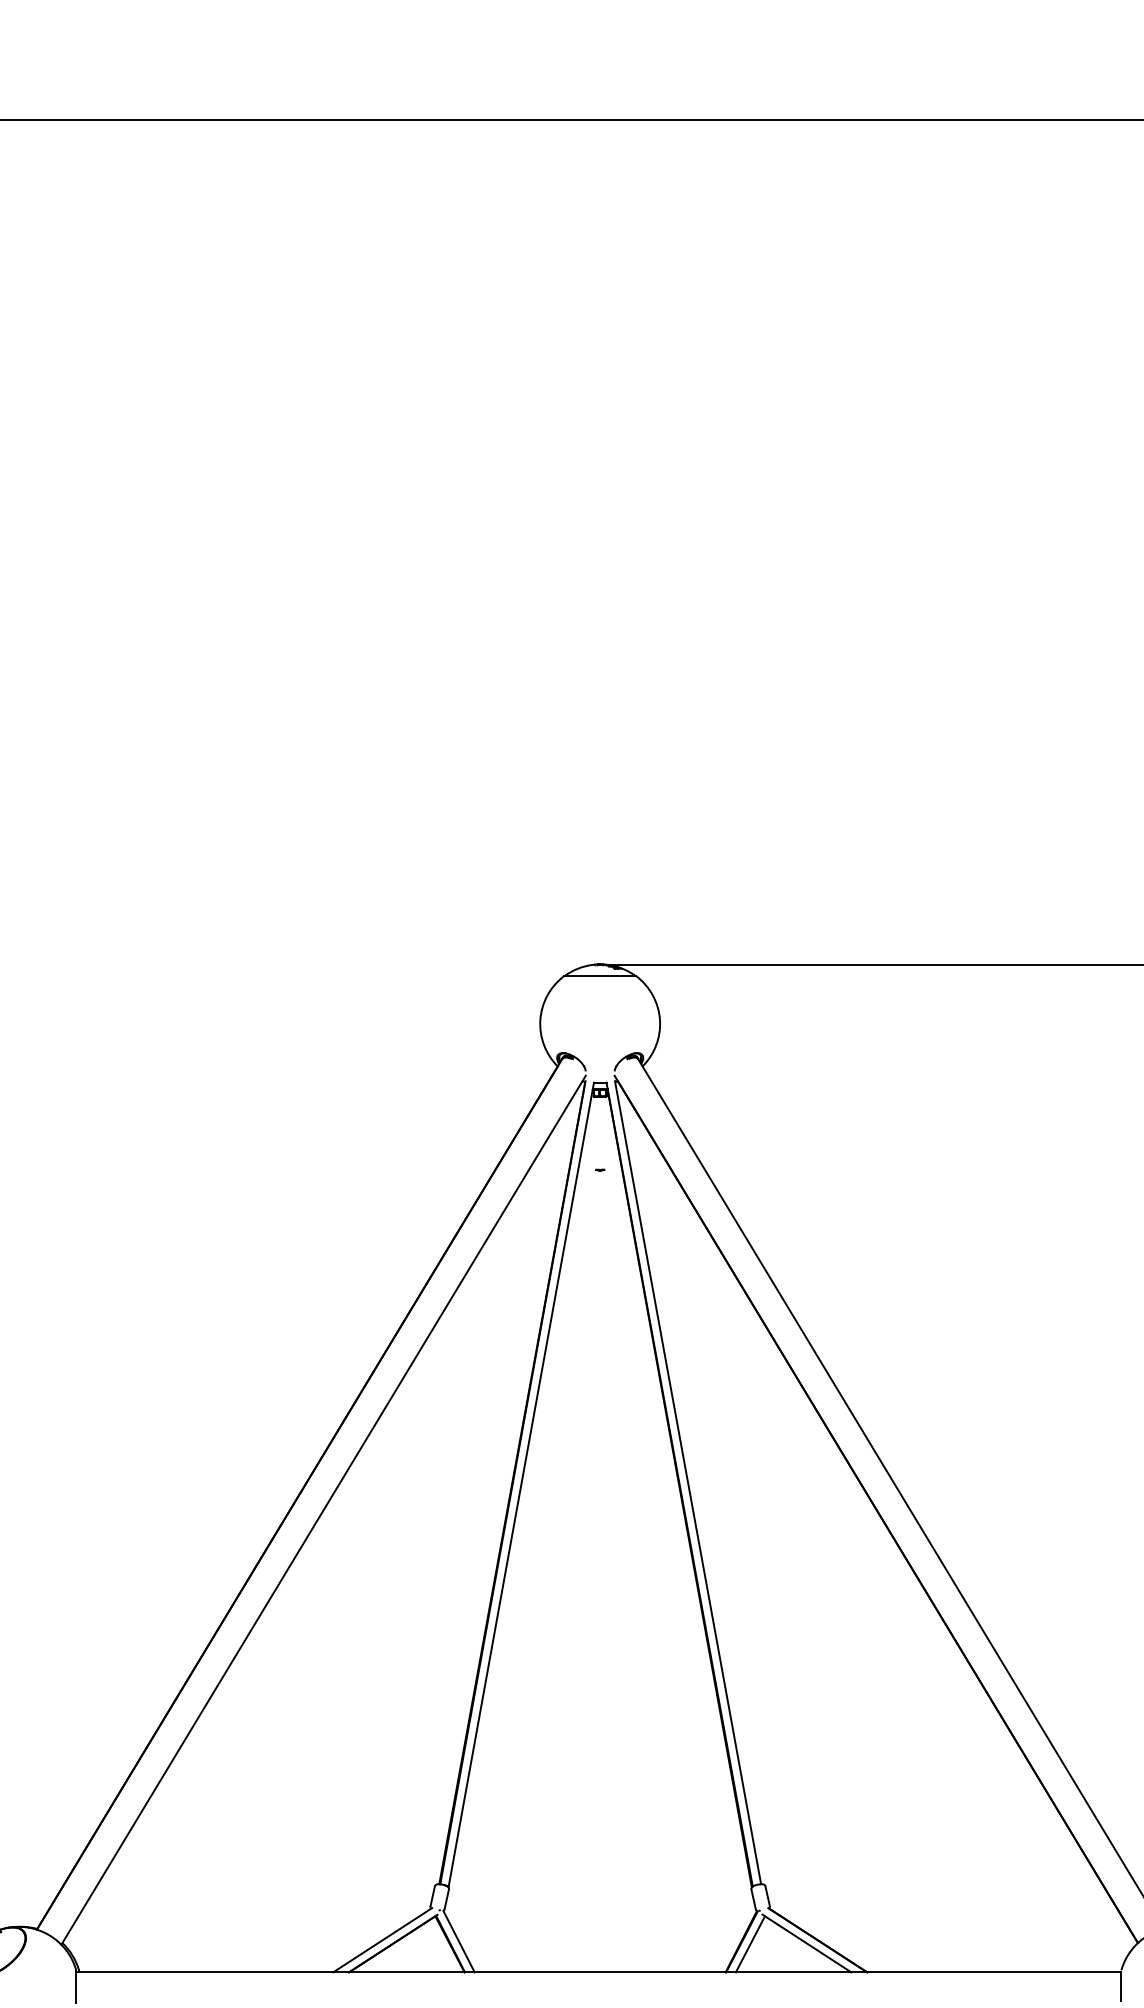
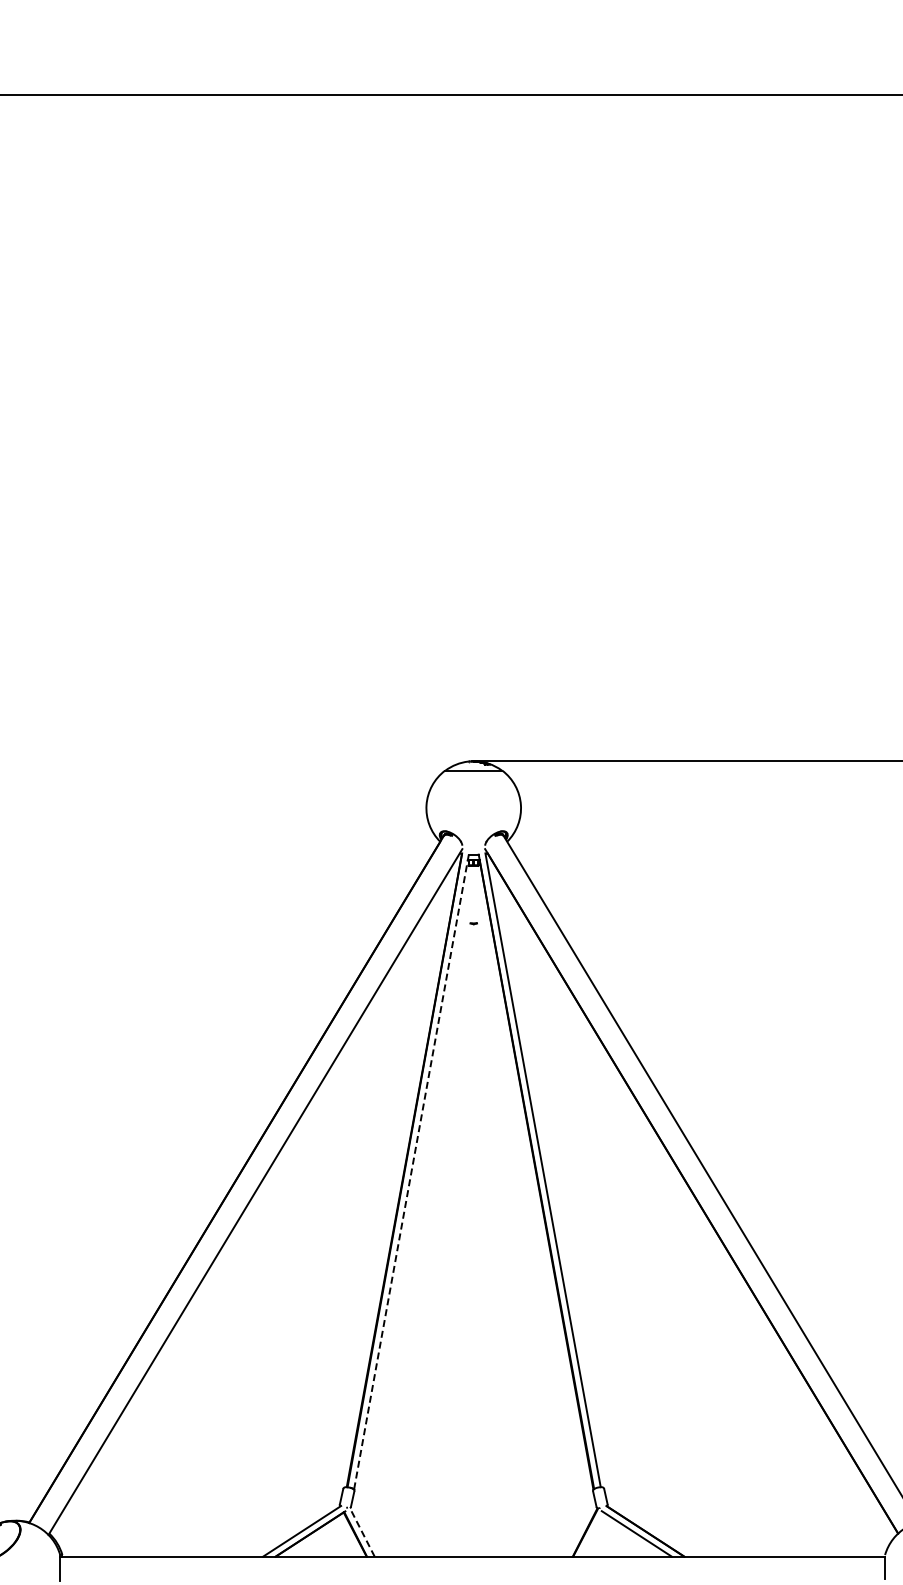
line: (521, 1484) -> (411, 1171), solid -> dashed
line: (459, 1941) -> (362, 1532), solid -> dashed
line: (749, 1944) -> (591, 1534), removed

